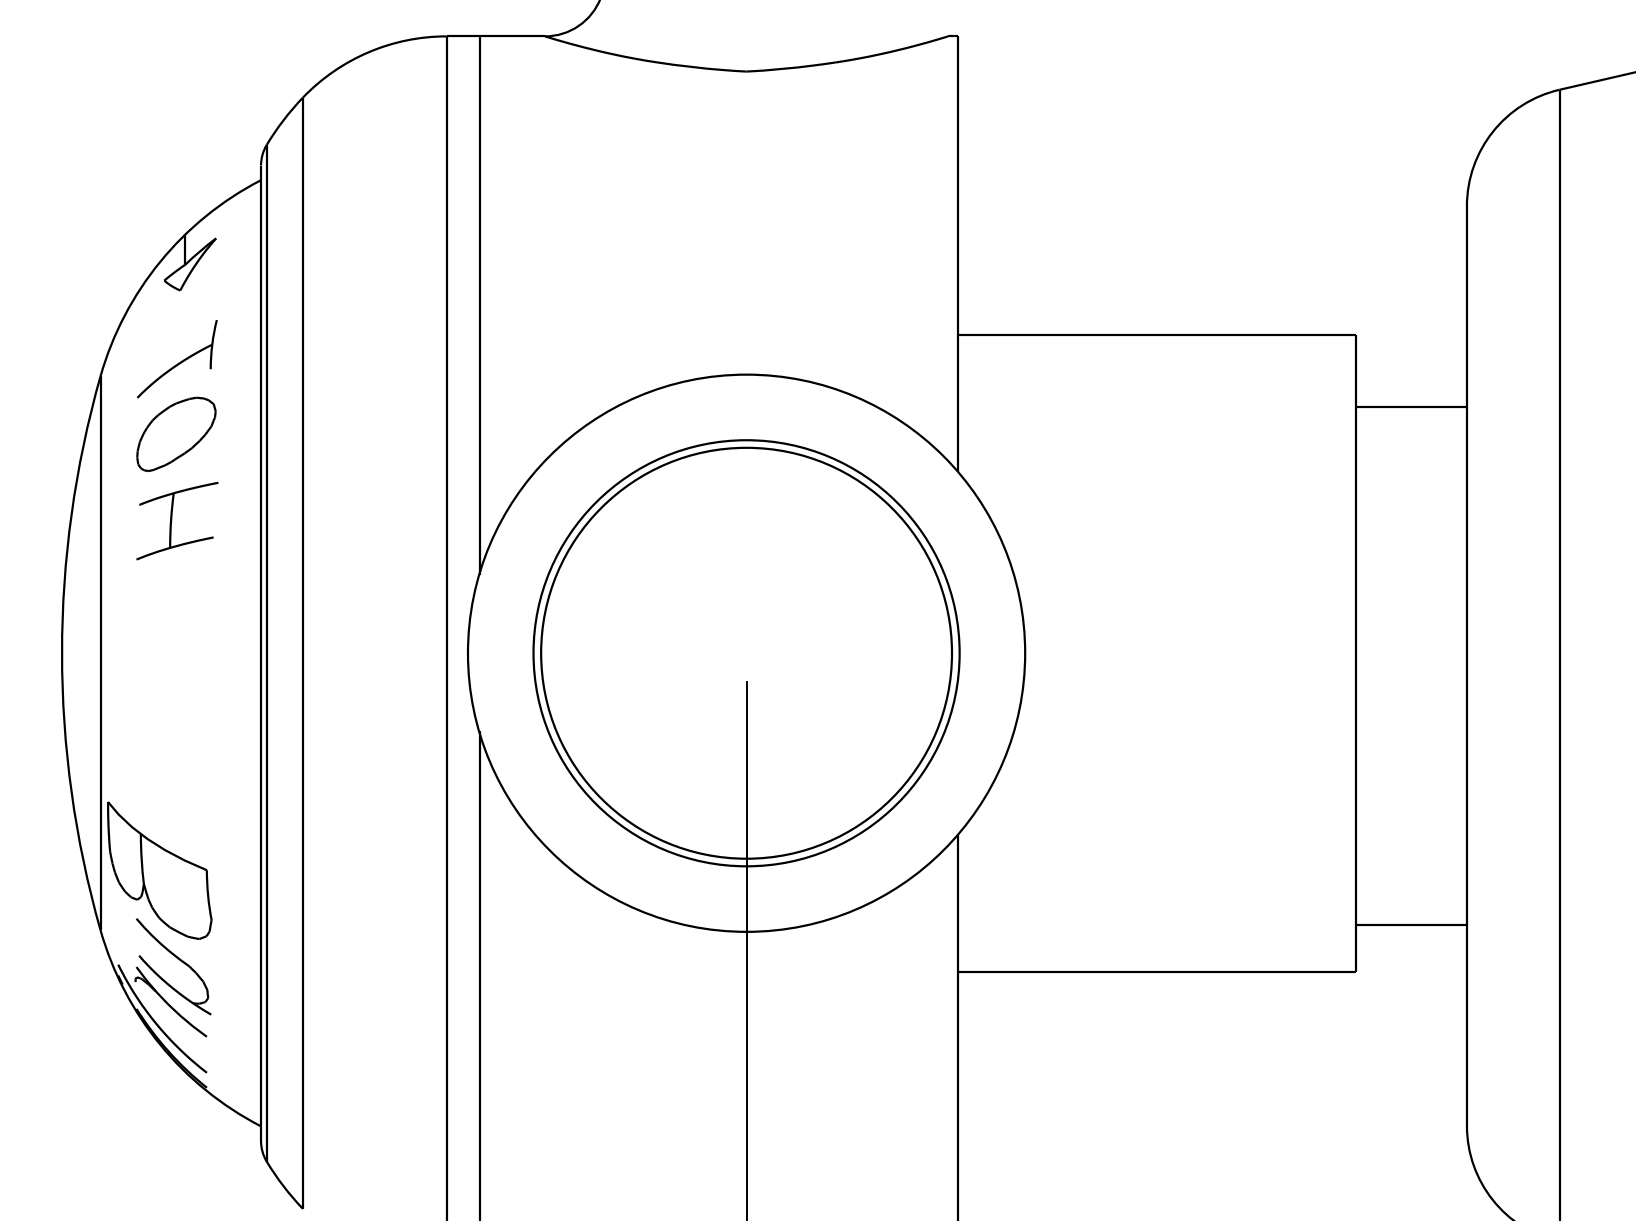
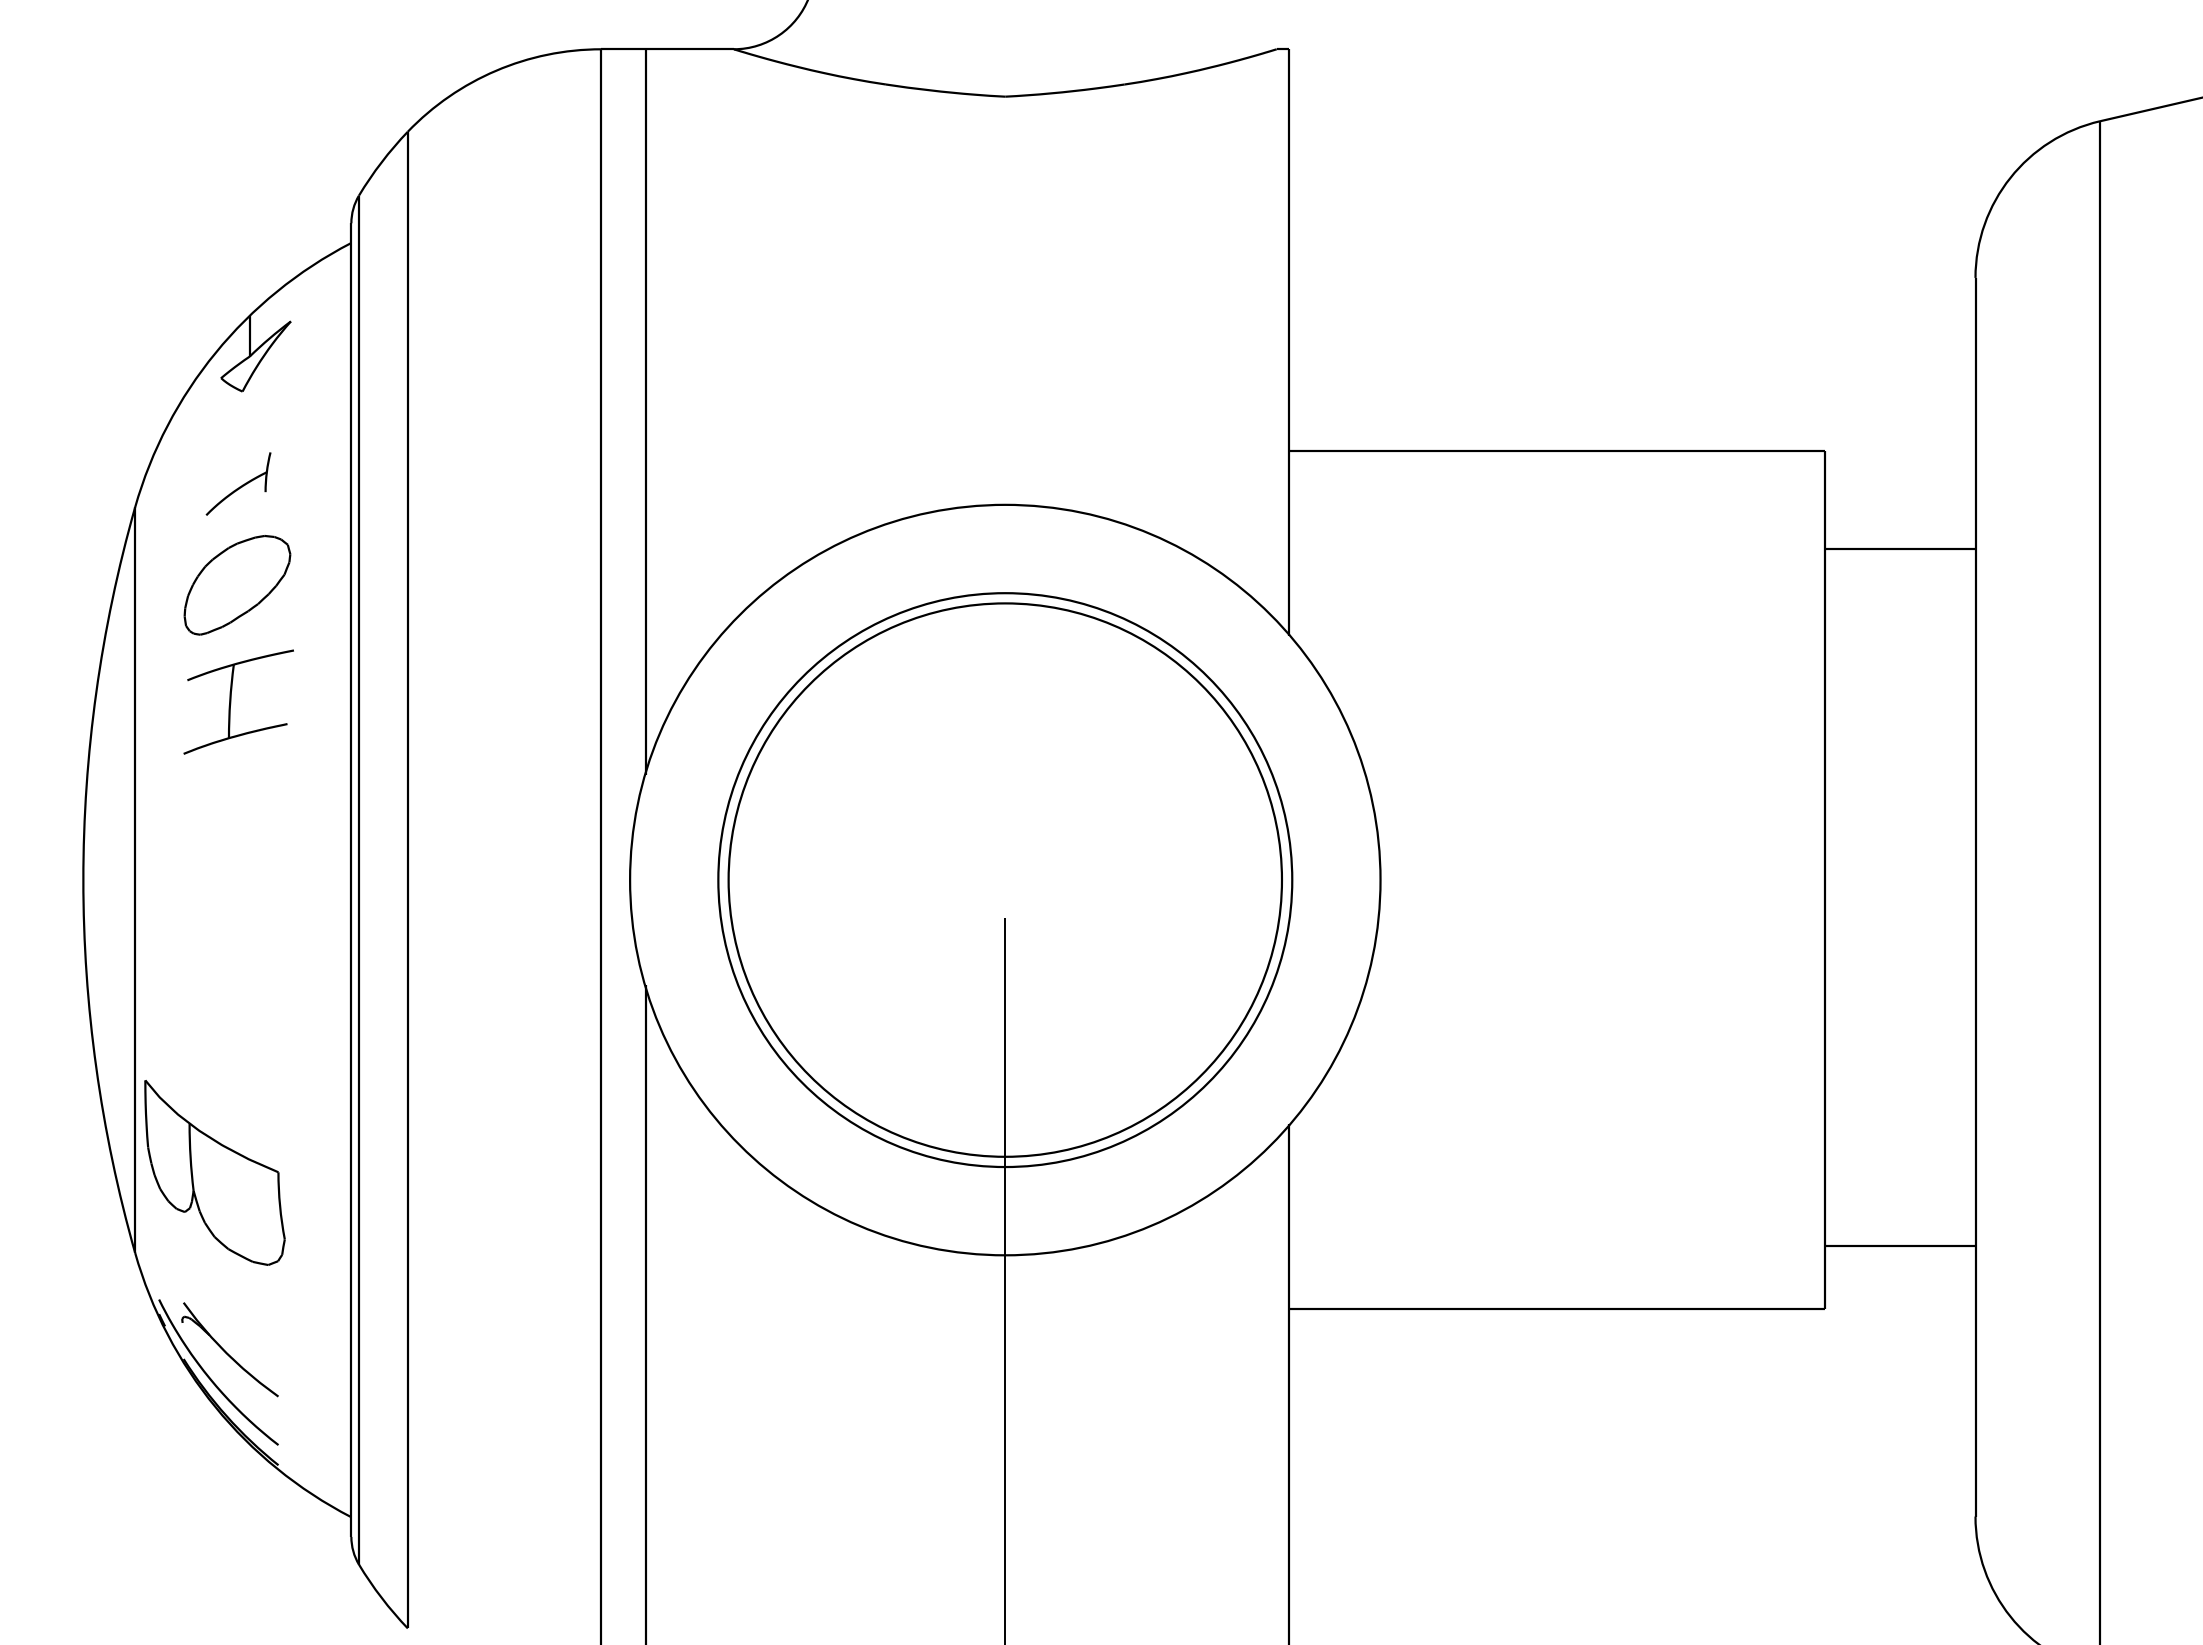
part: (177, 358) -> (238, 483), size x0.6
part: (179, 960) -> (241, 1293), removed

